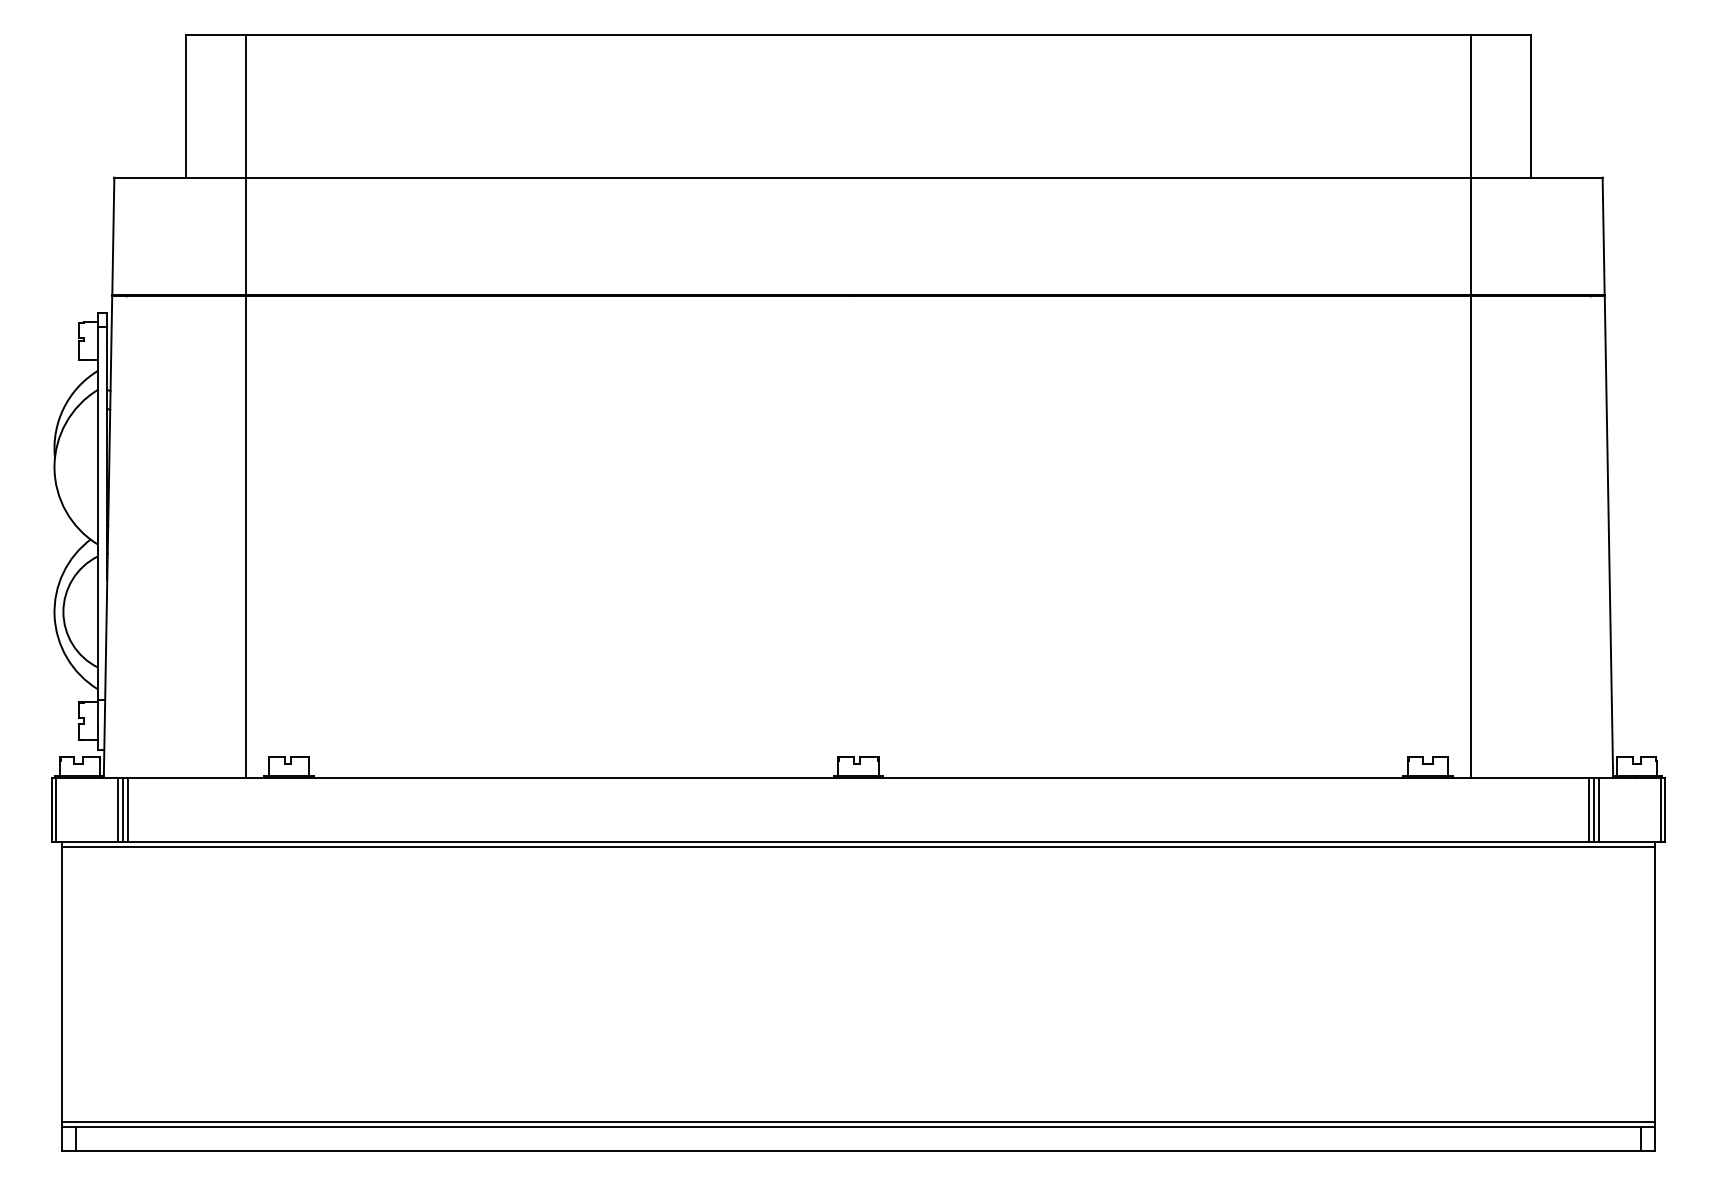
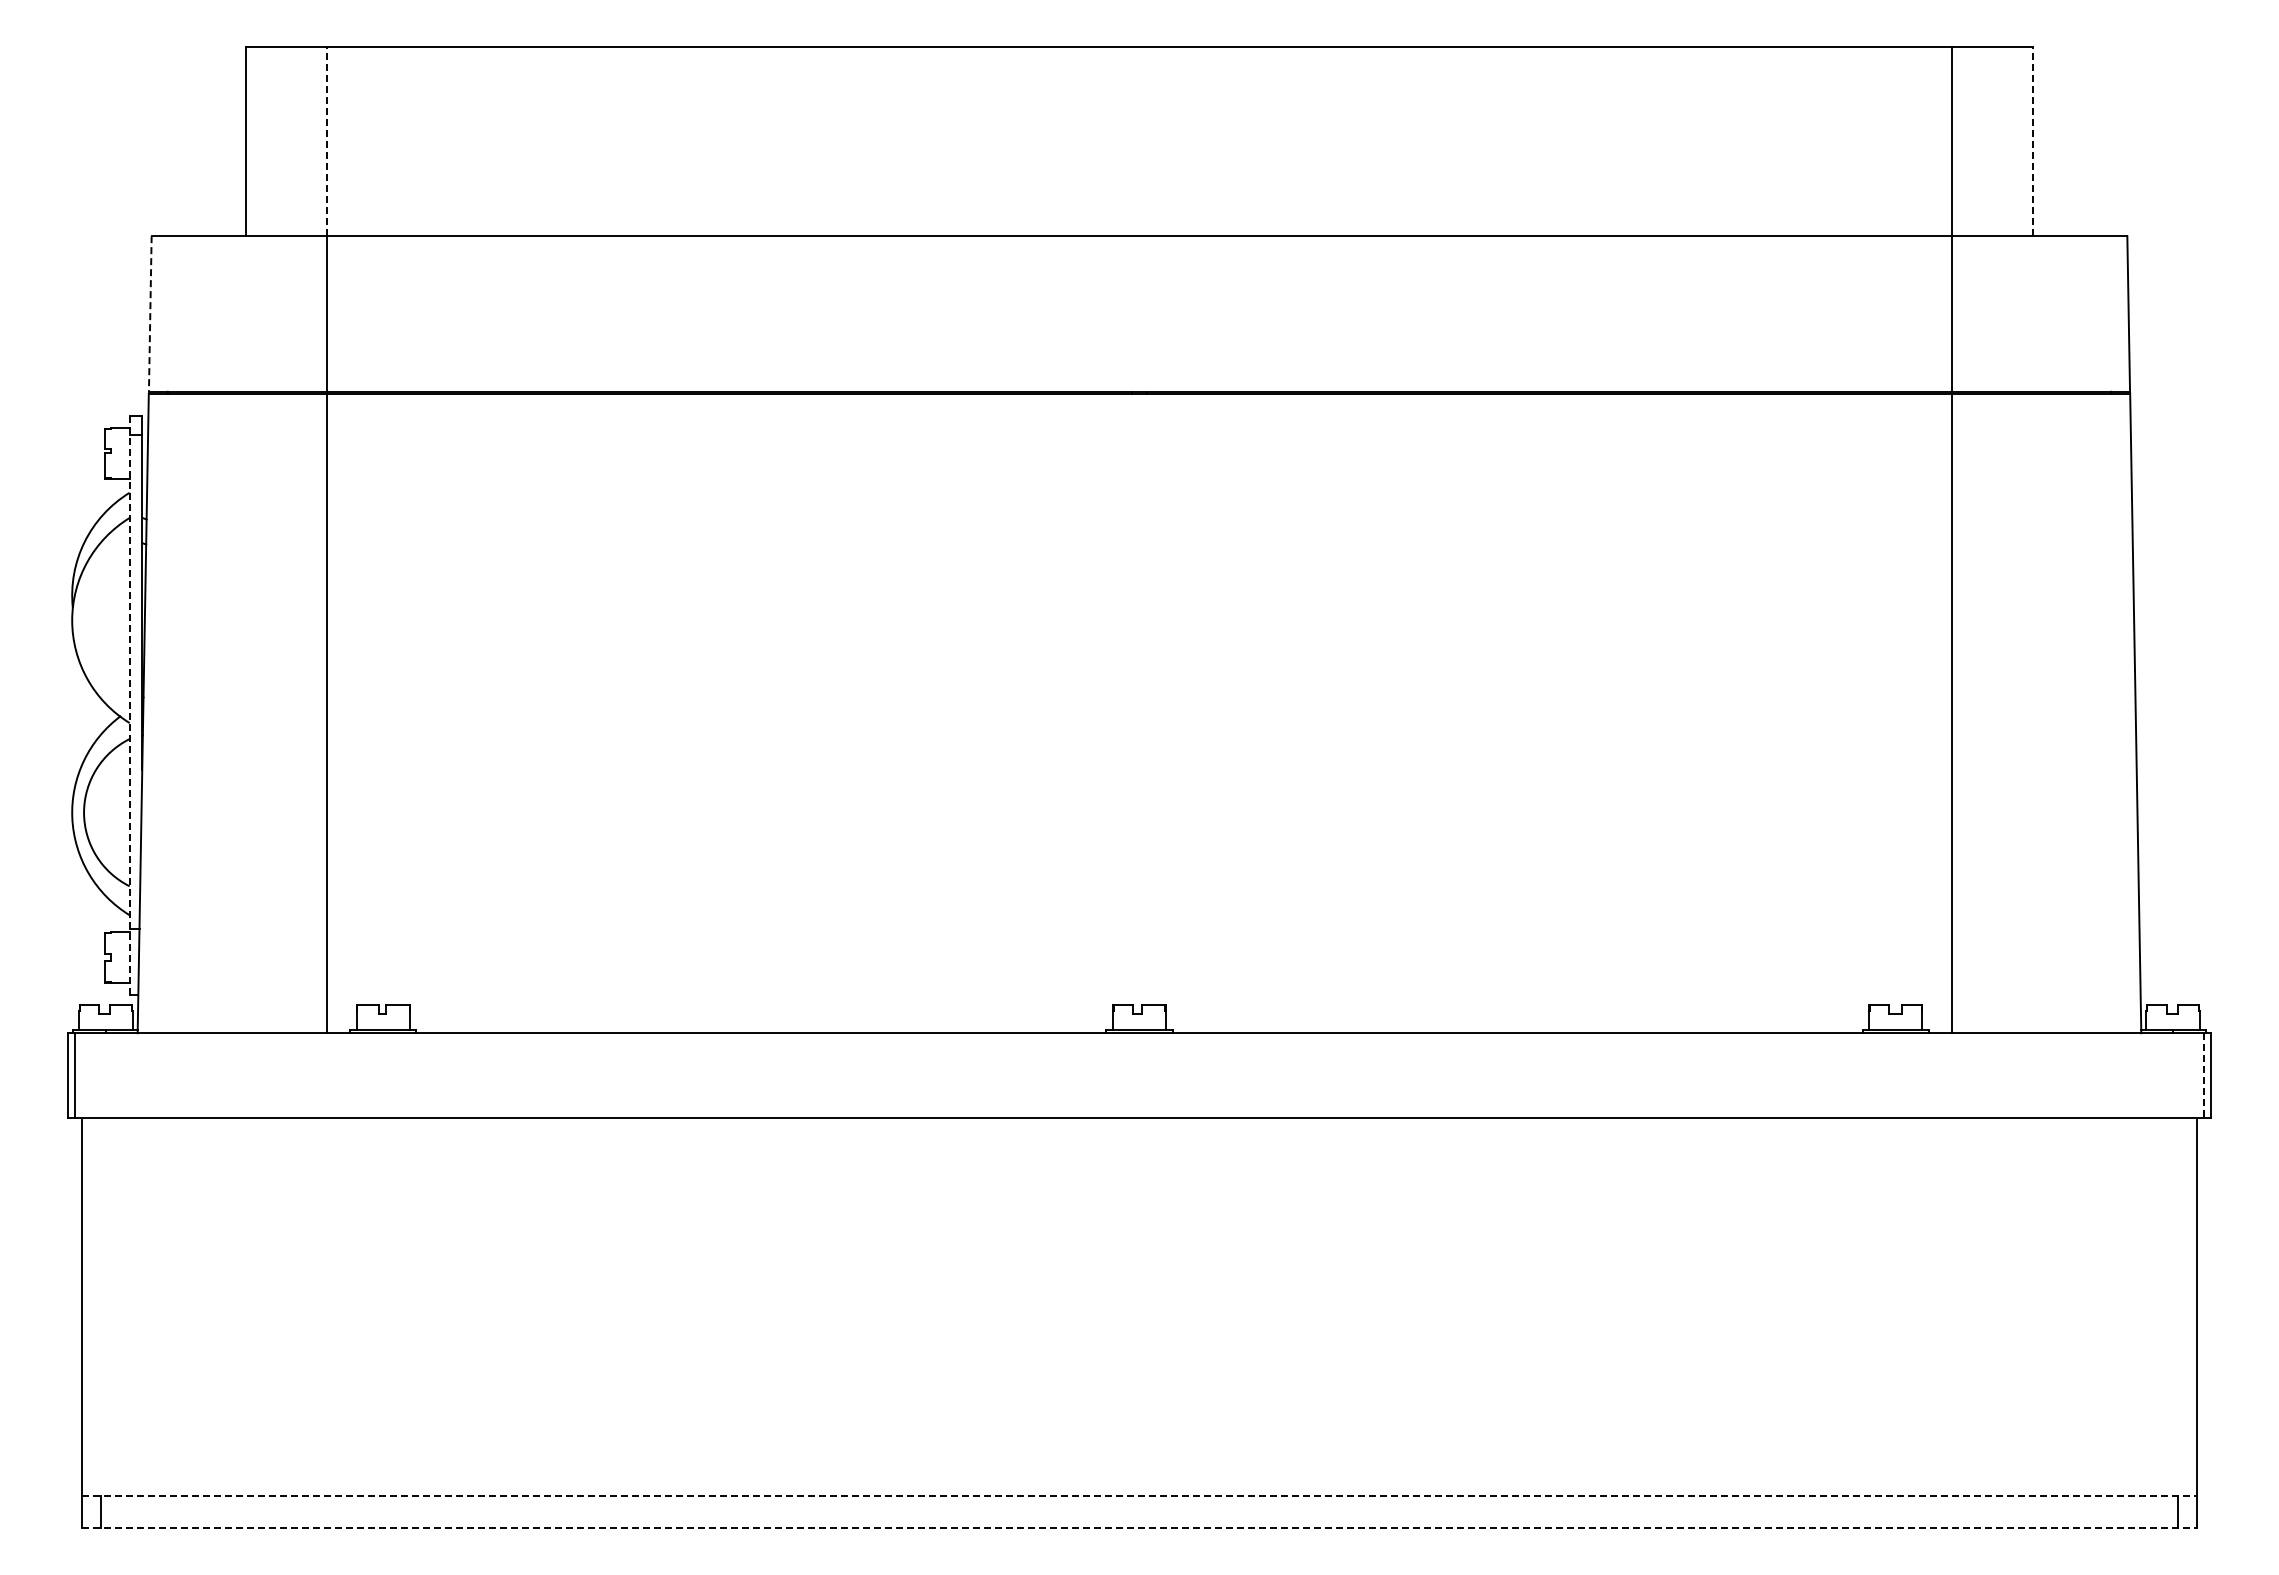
line: (246, 106) -> (326, 141), solid -> dashed
line: (1531, 106) -> (2032, 141), solid -> dashed
line: (113, 235) -> (150, 313), solid -> dashed
line: (97, 531) -> (129, 705), solid -> dashed
line: (118, 809) -> (156, 1075), removed
line: (122, 809) -> (162, 1075), removed
line: (127, 809) -> (169, 1075), removed
line: (1589, 809) -> (2109, 1075), removed
line: (1594, 809) -> (2116, 1075), removed
line: (1598, 809) -> (2122, 1075), removed
line: (1660, 809) -> (2204, 1075), solid -> dashed
line: (858, 846) -> (1139, 1124), removed
line: (858, 1122) -> (1139, 1490), removed
line: (858, 1127) -> (1139, 1496), solid -> dashed
line: (858, 1150) -> (1139, 1527), solid -> dashed

